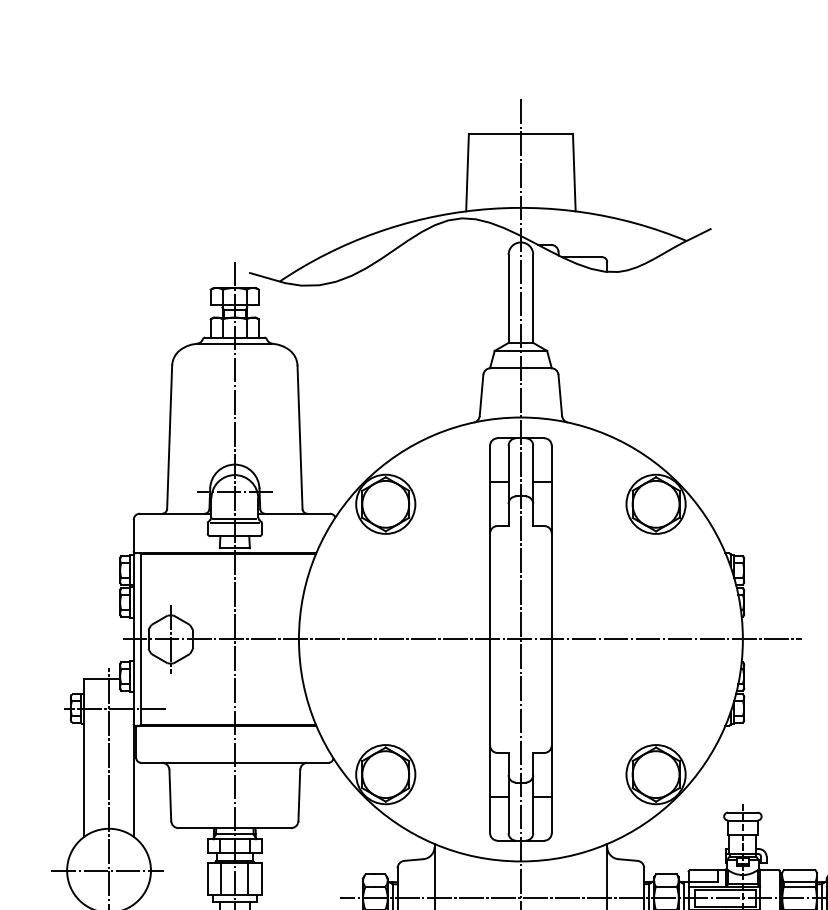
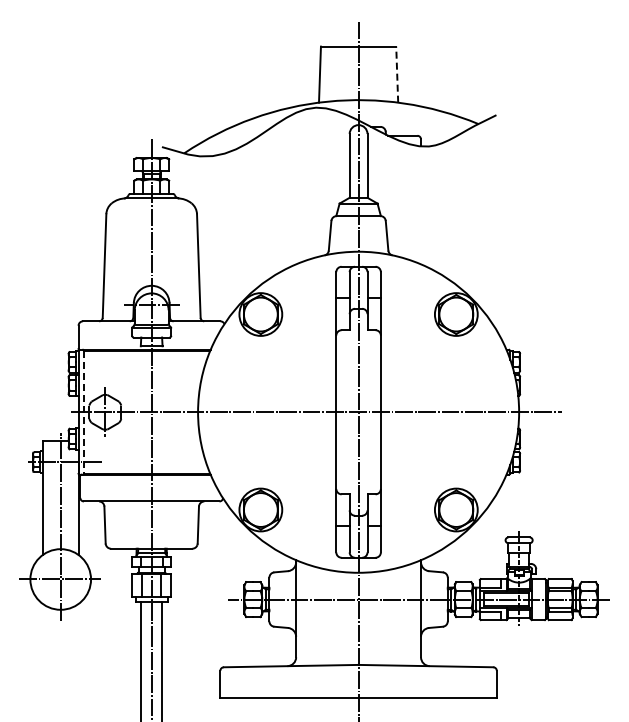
line: (574, 172) -> (397, 74), solid -> dashed
line: (140, 639) -> (83, 412), solid -> dashed

